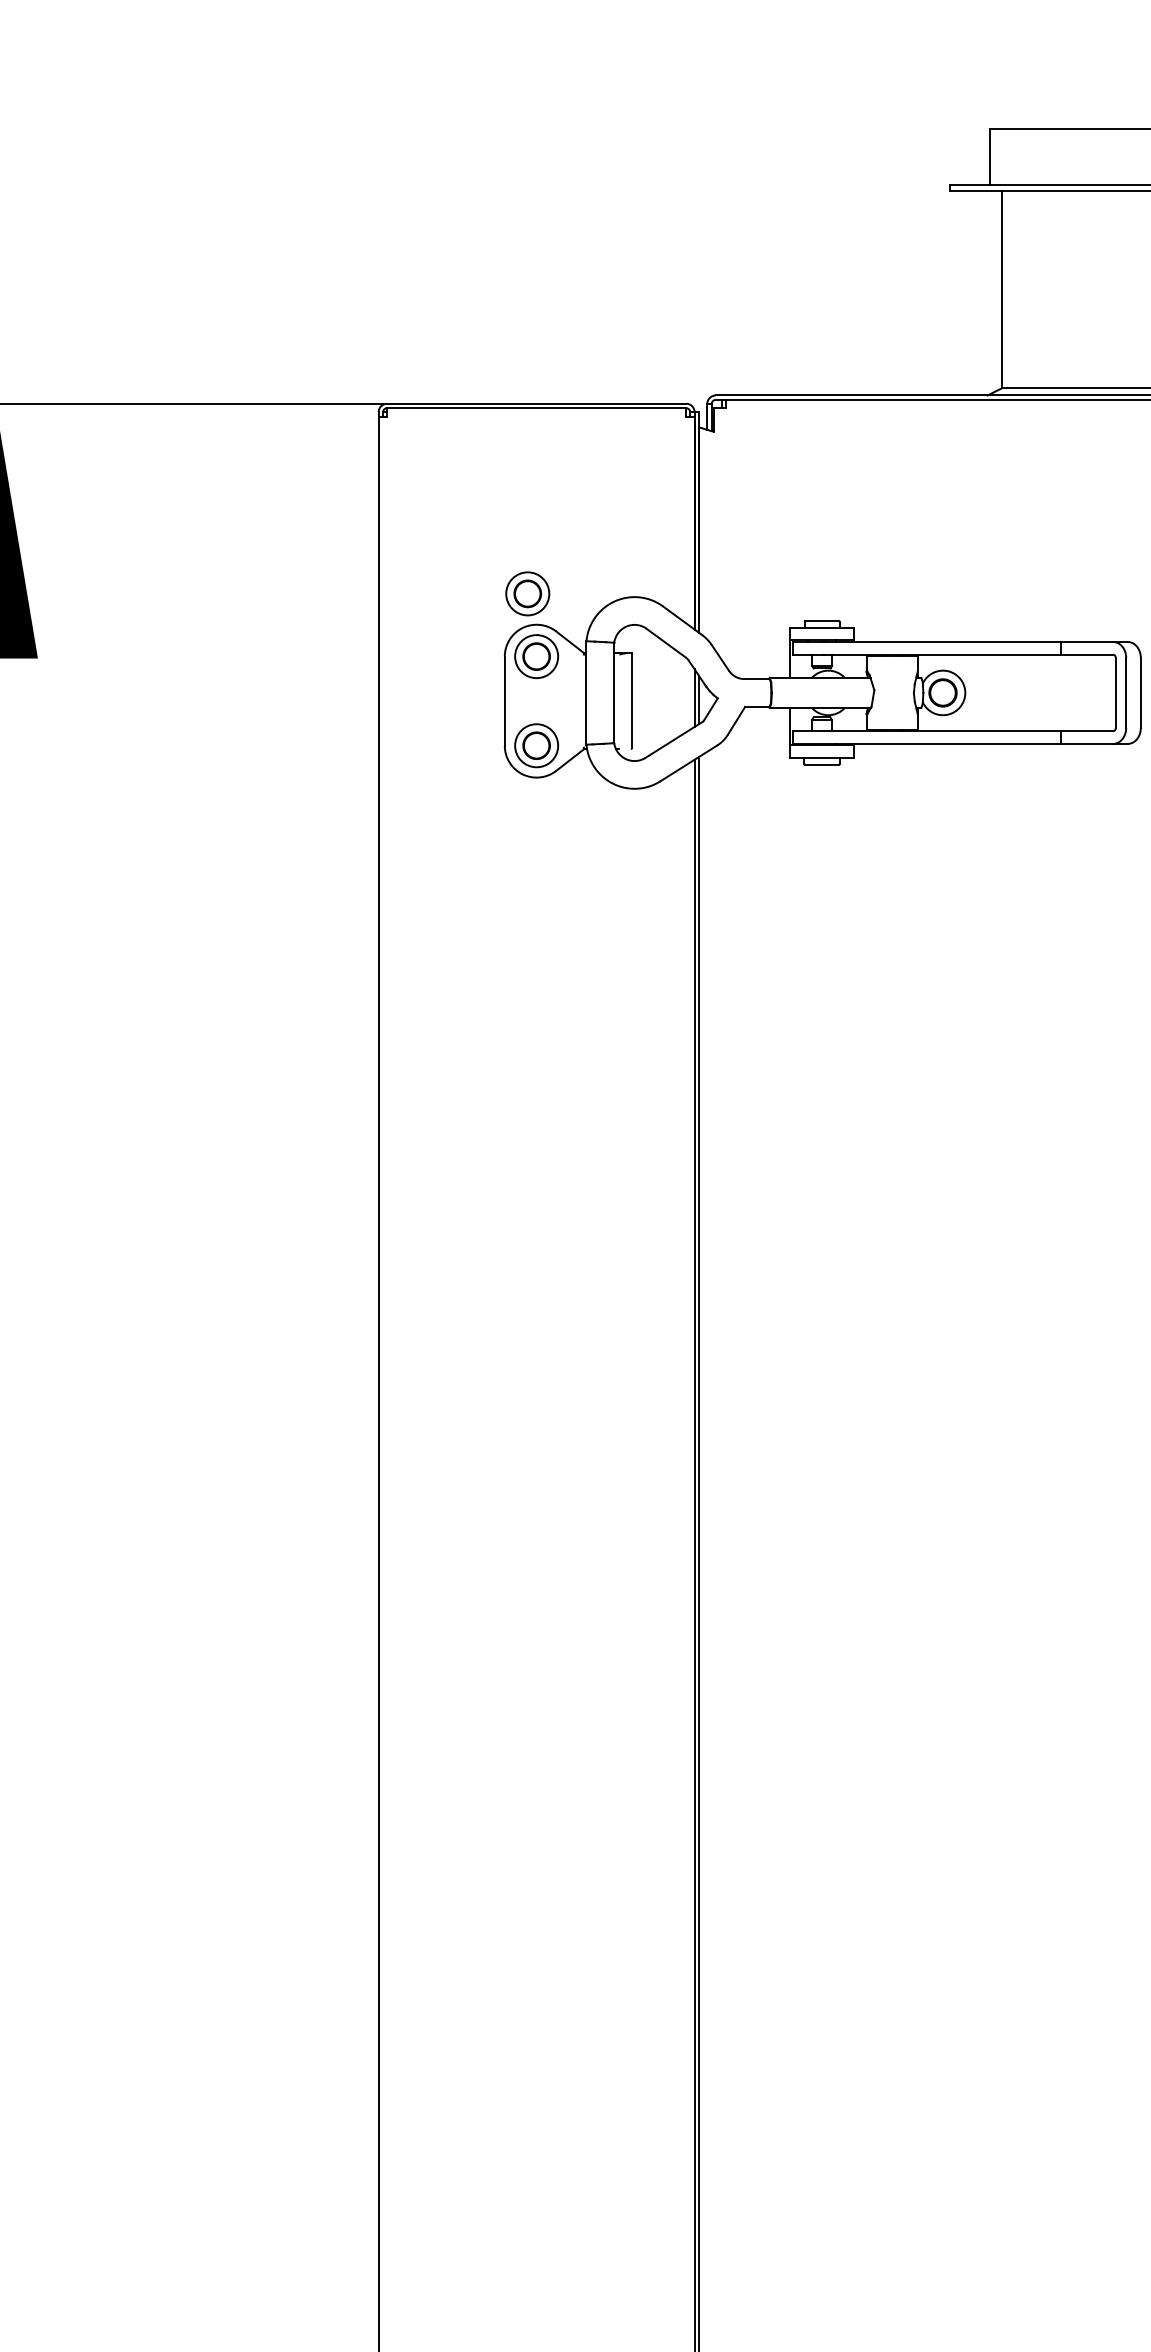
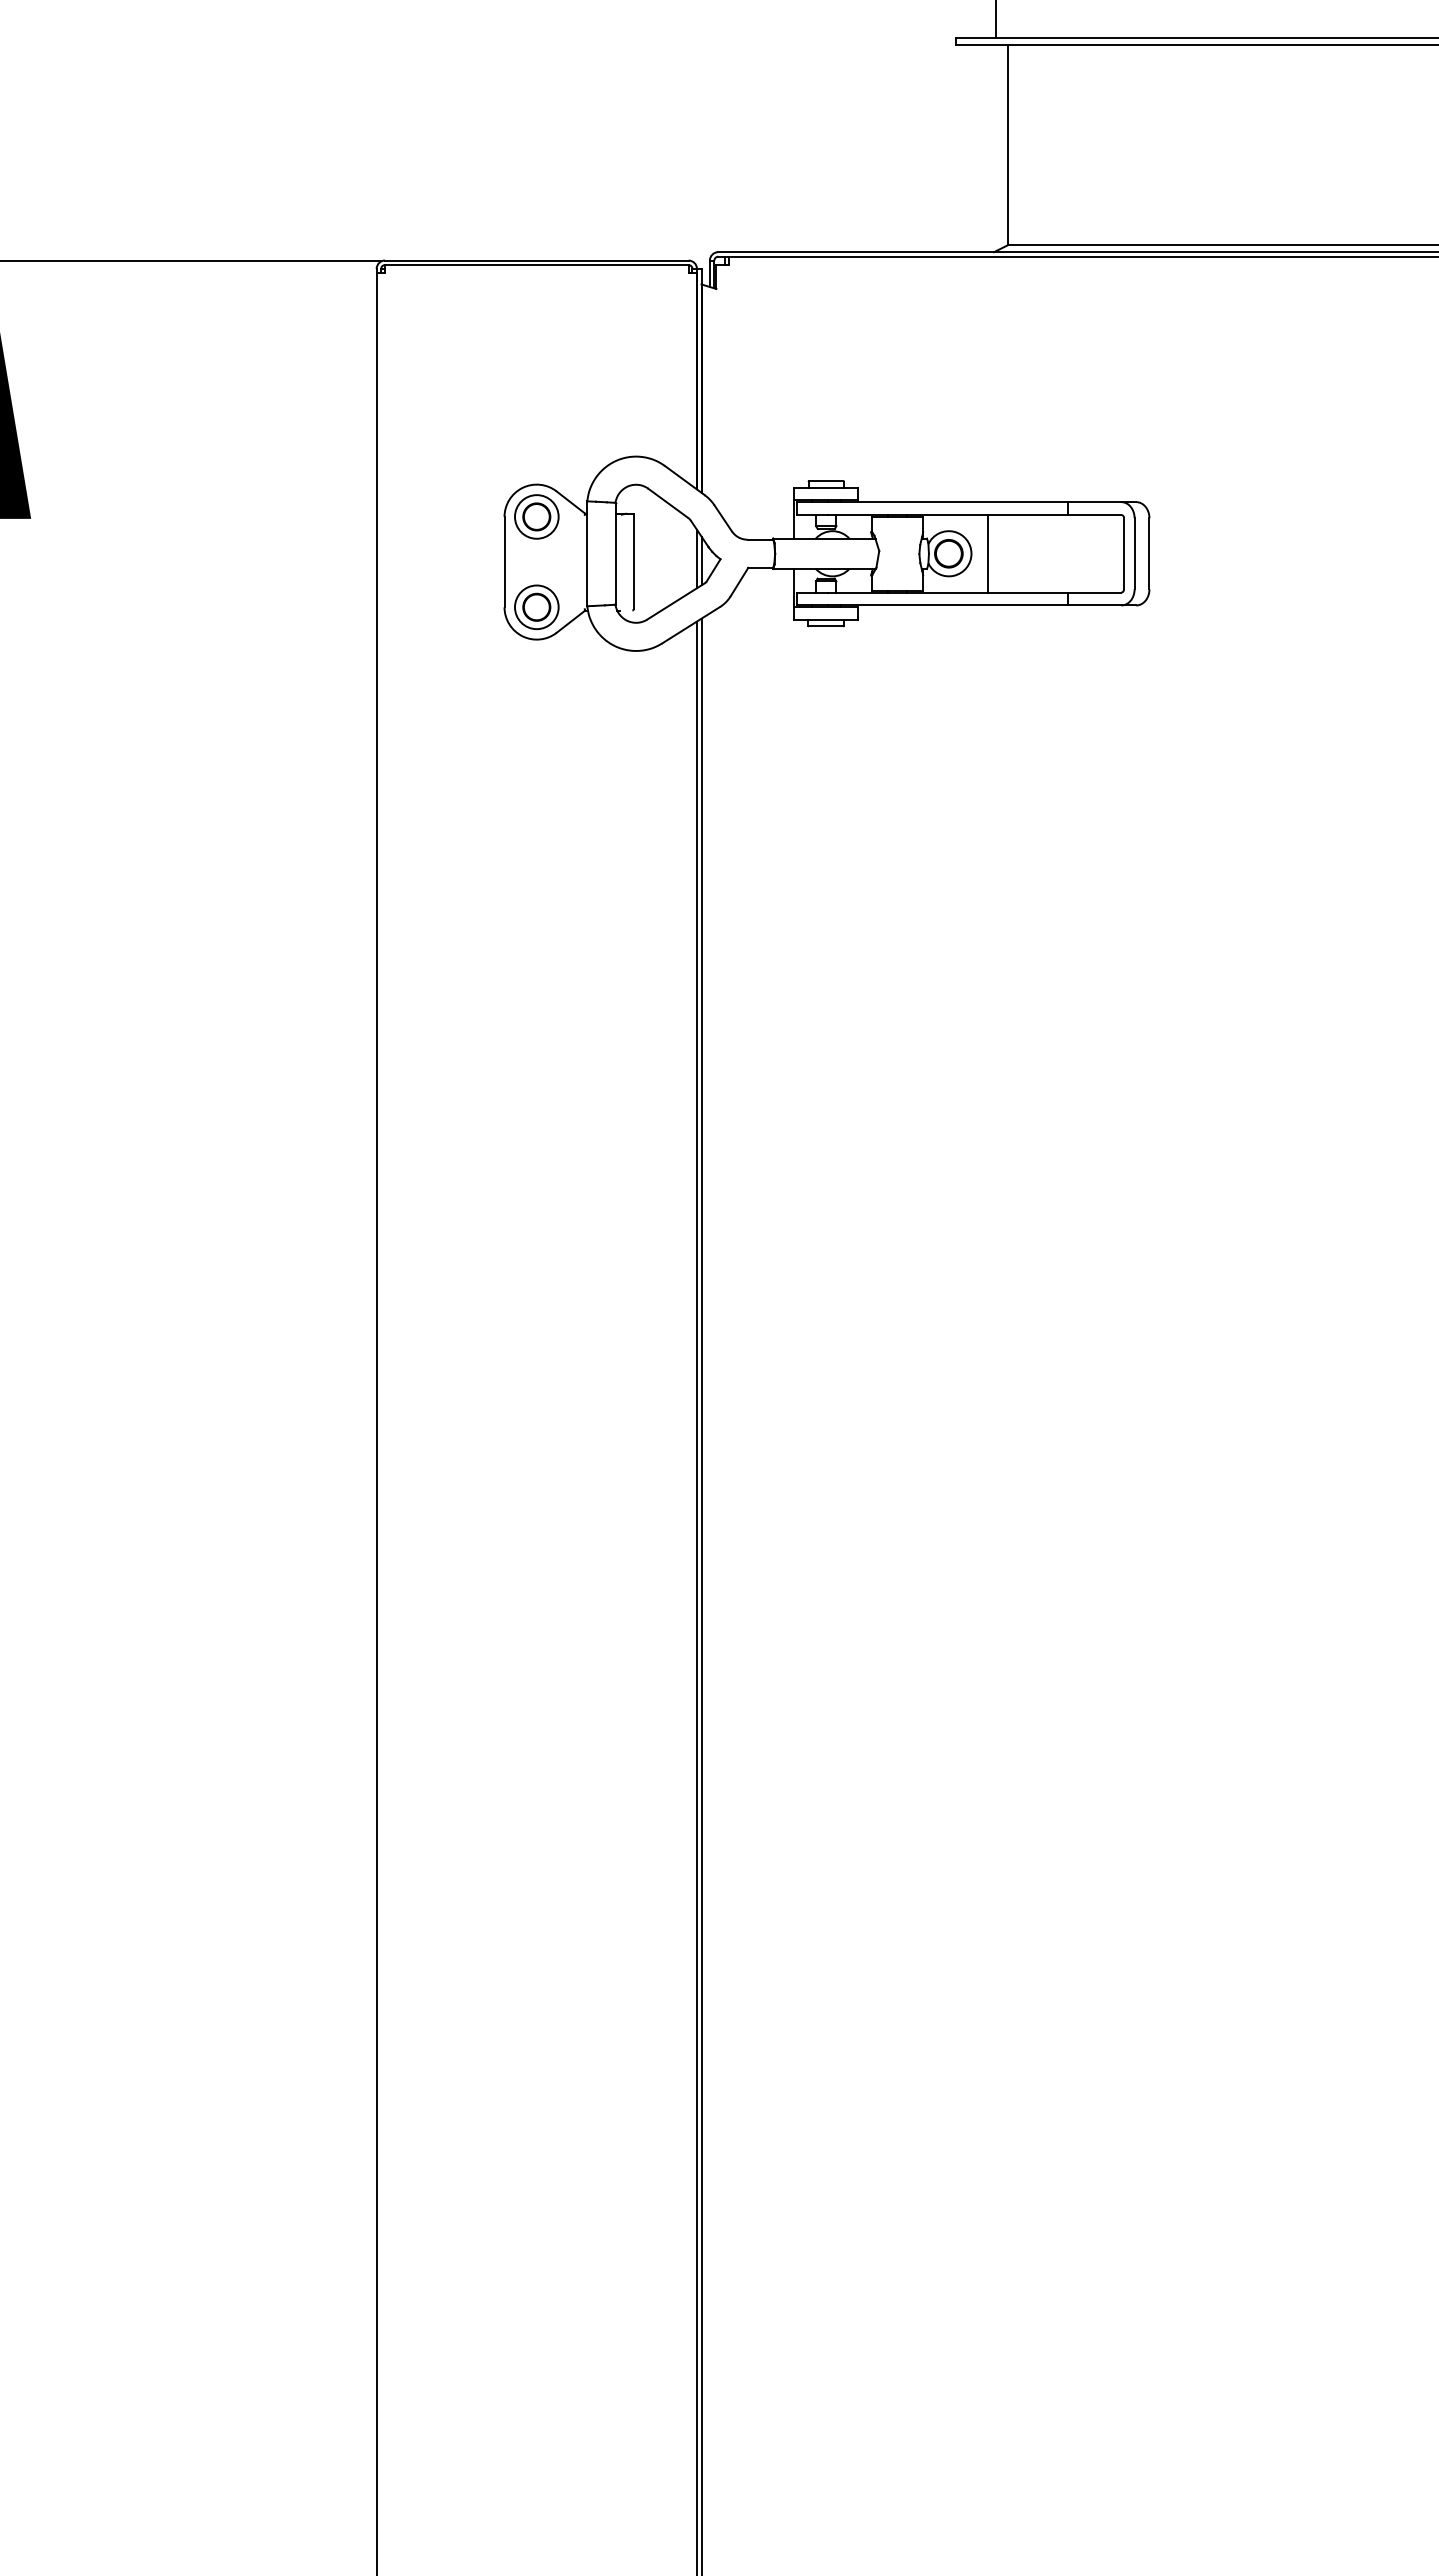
part: (527, 593) -> (527, 452), removed
line: (981, 692) -> (987, 553), added

